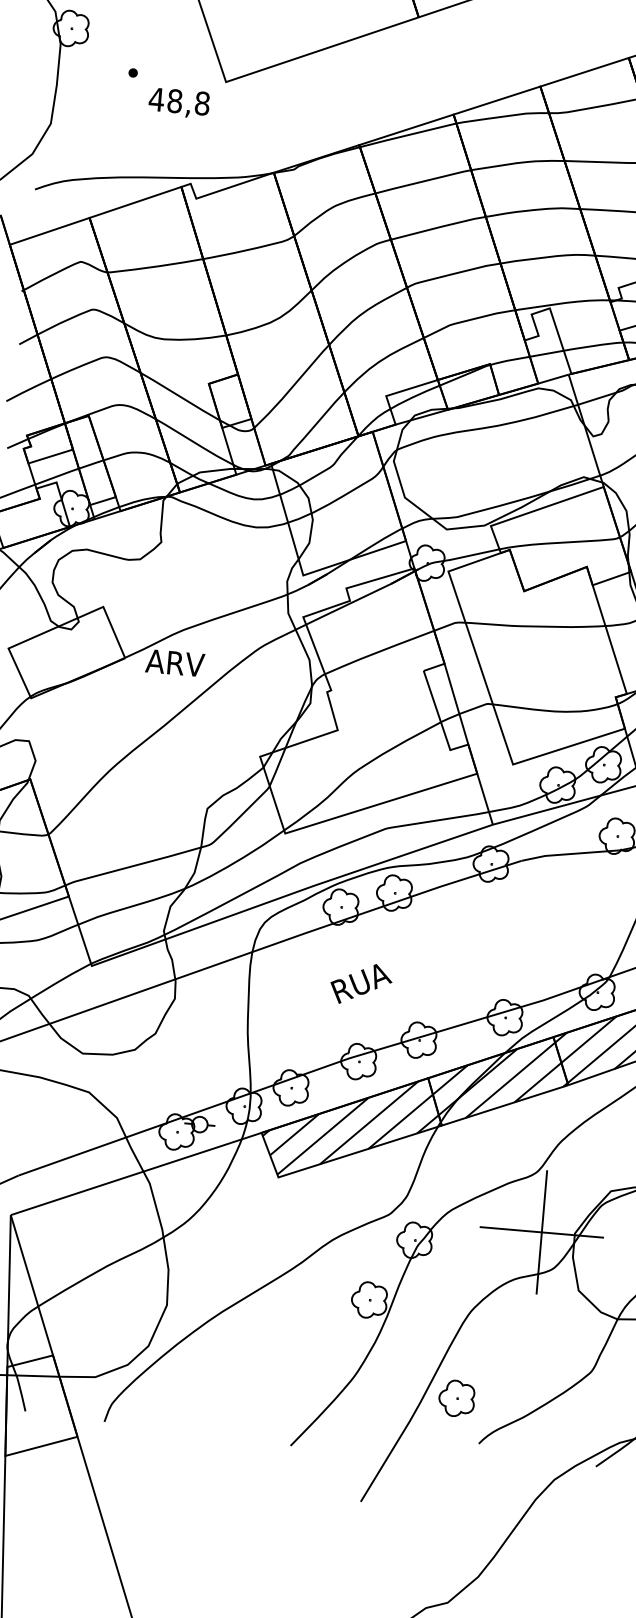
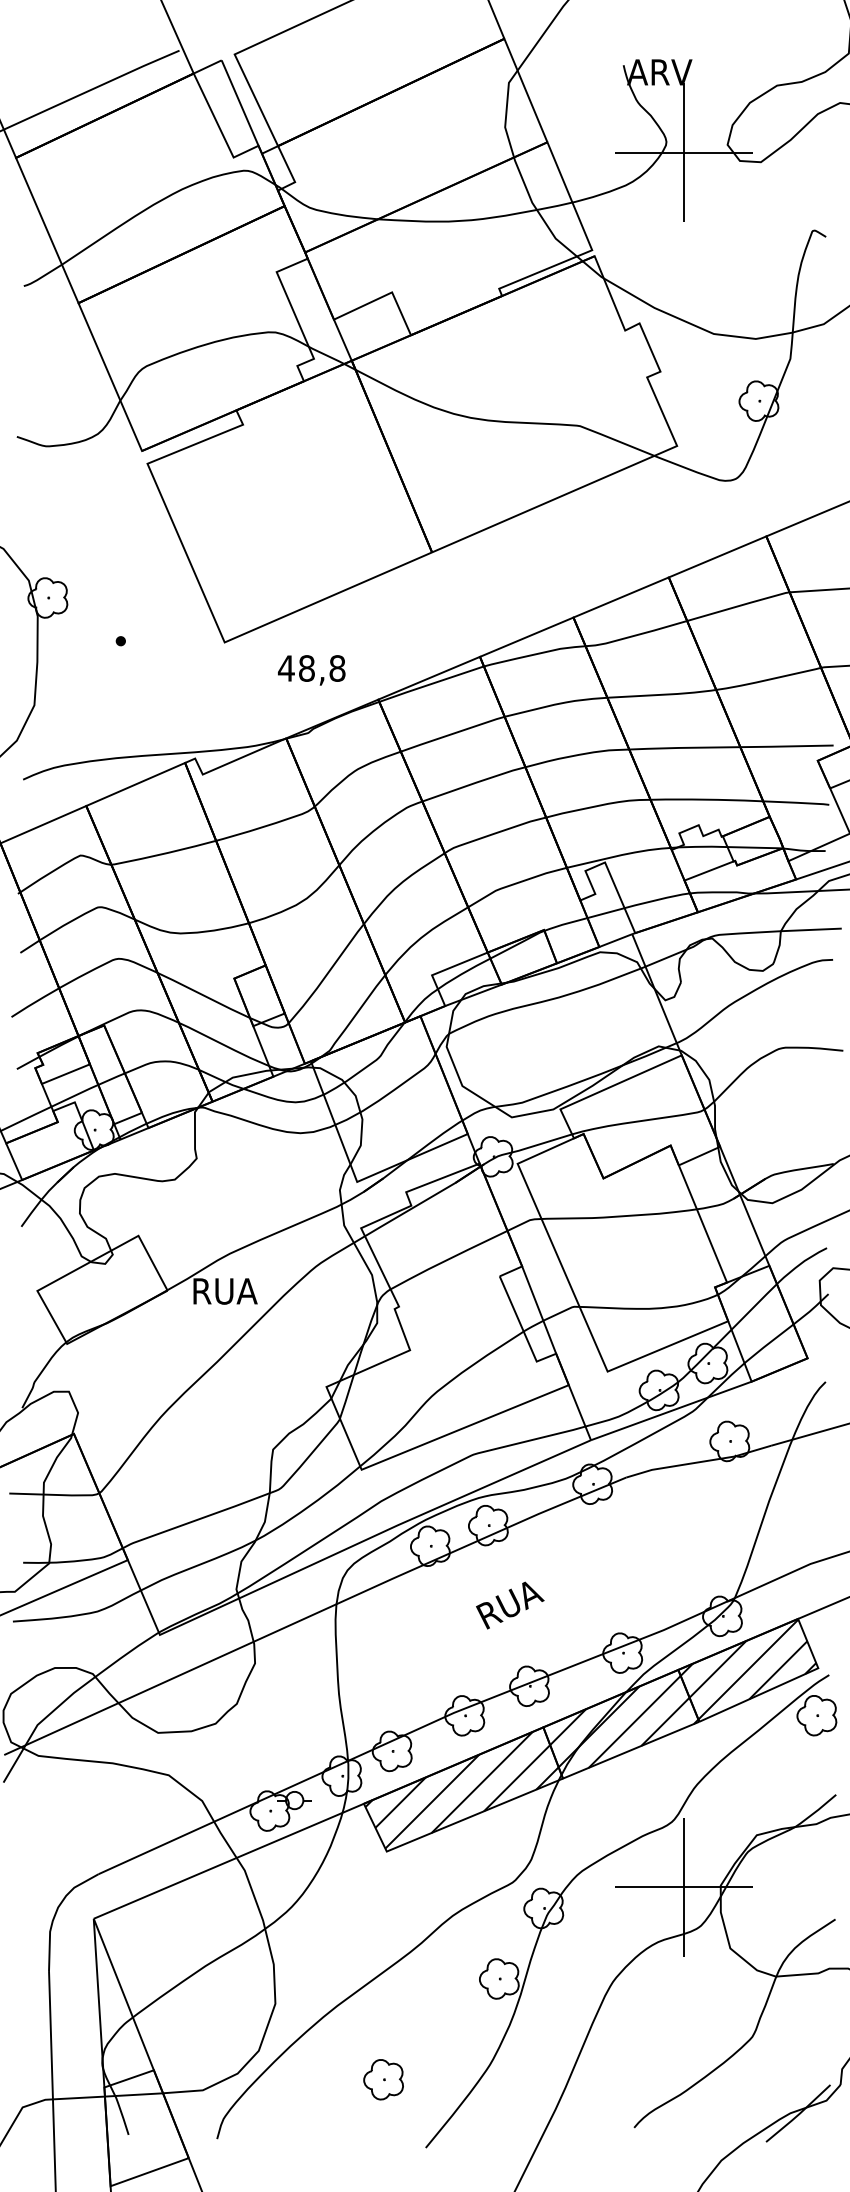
text: (178, 103) -> (311, 670), moved
text: (175, 663) -> (223, 1291), ARV -> RUA
text: (361, 984) -> (510, 1605), moved
part: (456, 1398) -> (383, 2079), moved

